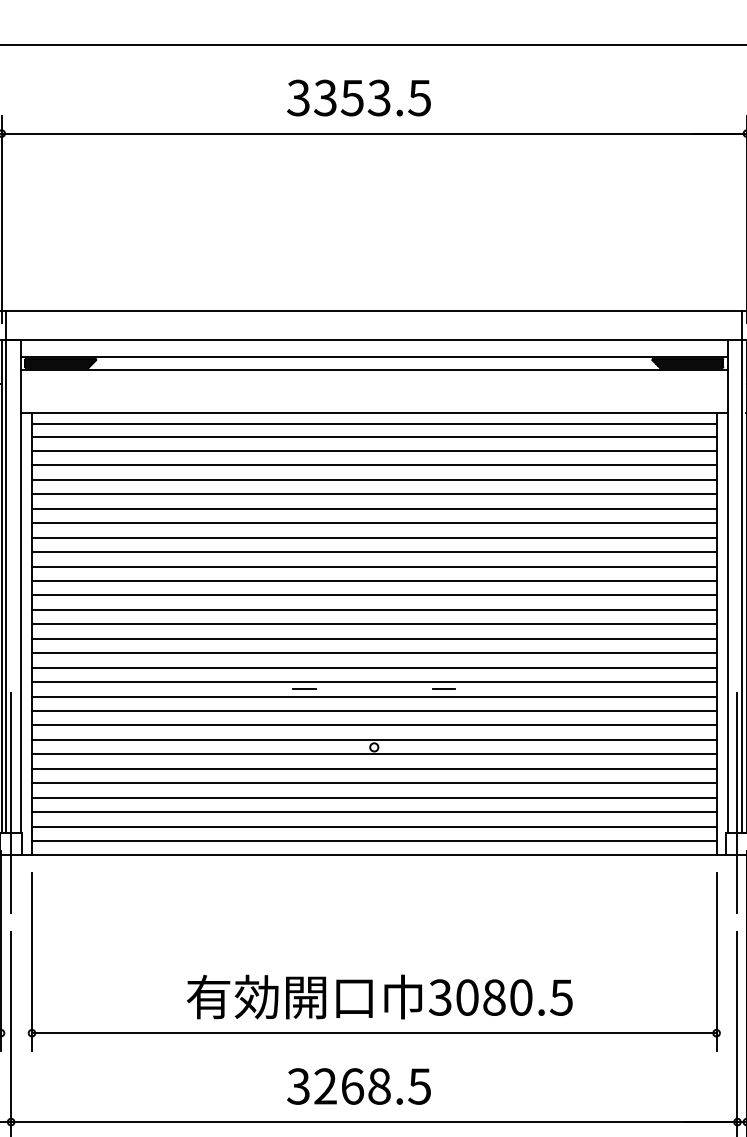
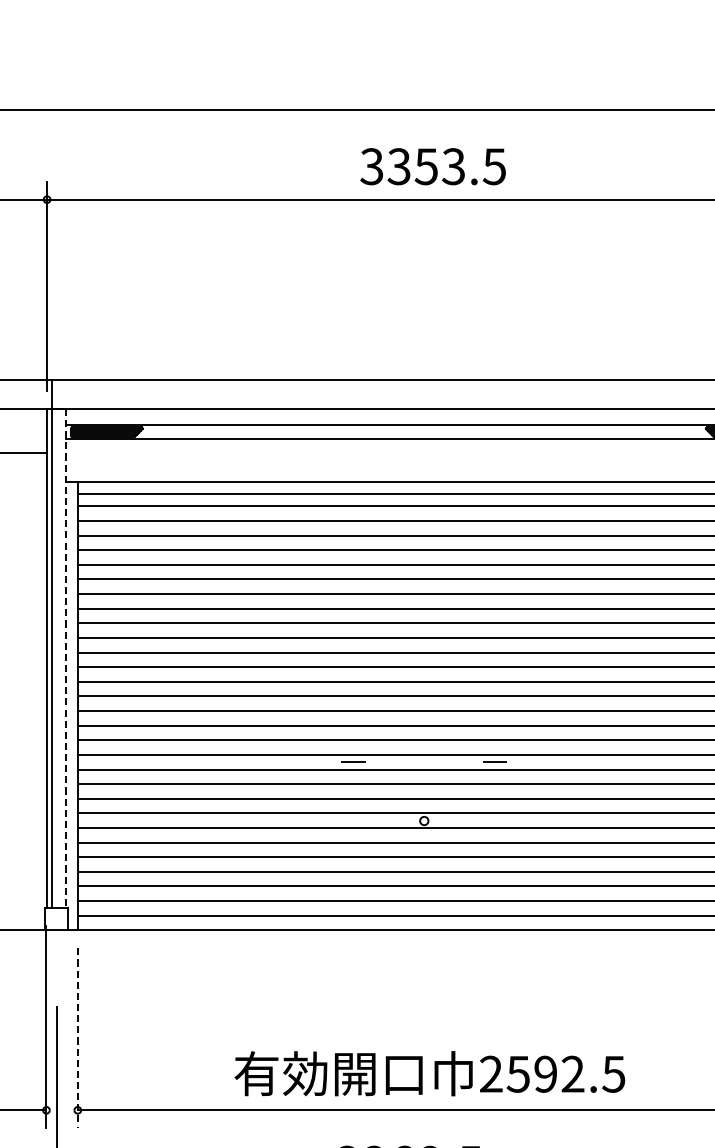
text: (358, 97) -> (432, 166), moved
line: (20, 587) -> (66, 659), solid -> dashed
line: (11, 798) -> (57, 872), removed
line: (32, 962) -> (78, 1038), solid -> dashed
text: (480, 997) -> (531, 1074), 3080.5 -> 2592.5

